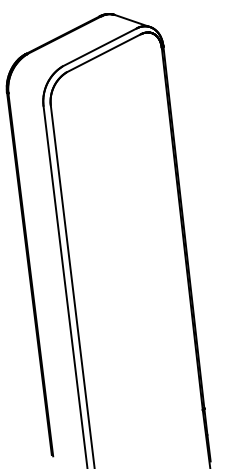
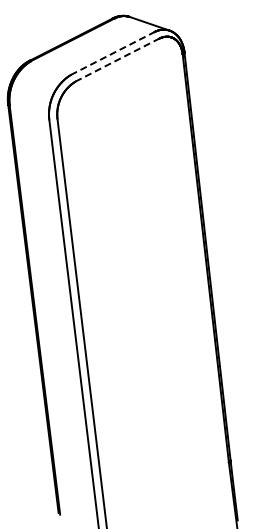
line: (99, 47) -> (112, 53), solid -> dashed
line: (104, 53) -> (117, 60), solid -> dashed

